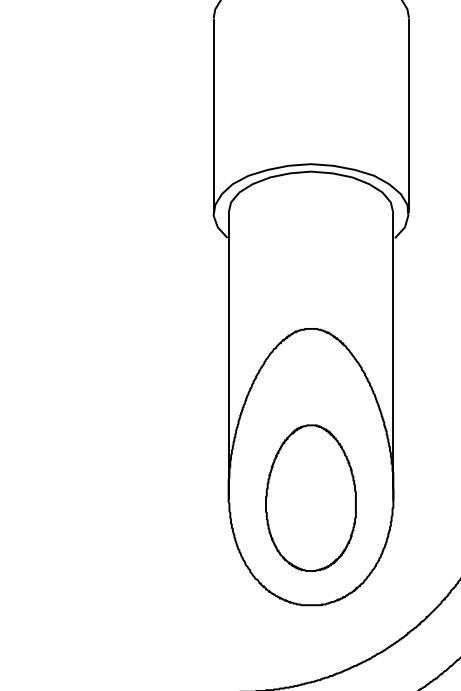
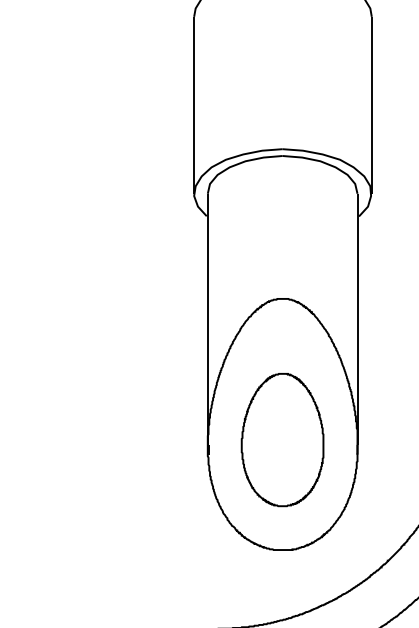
part: (310, 497) -> (282, 439), moved

